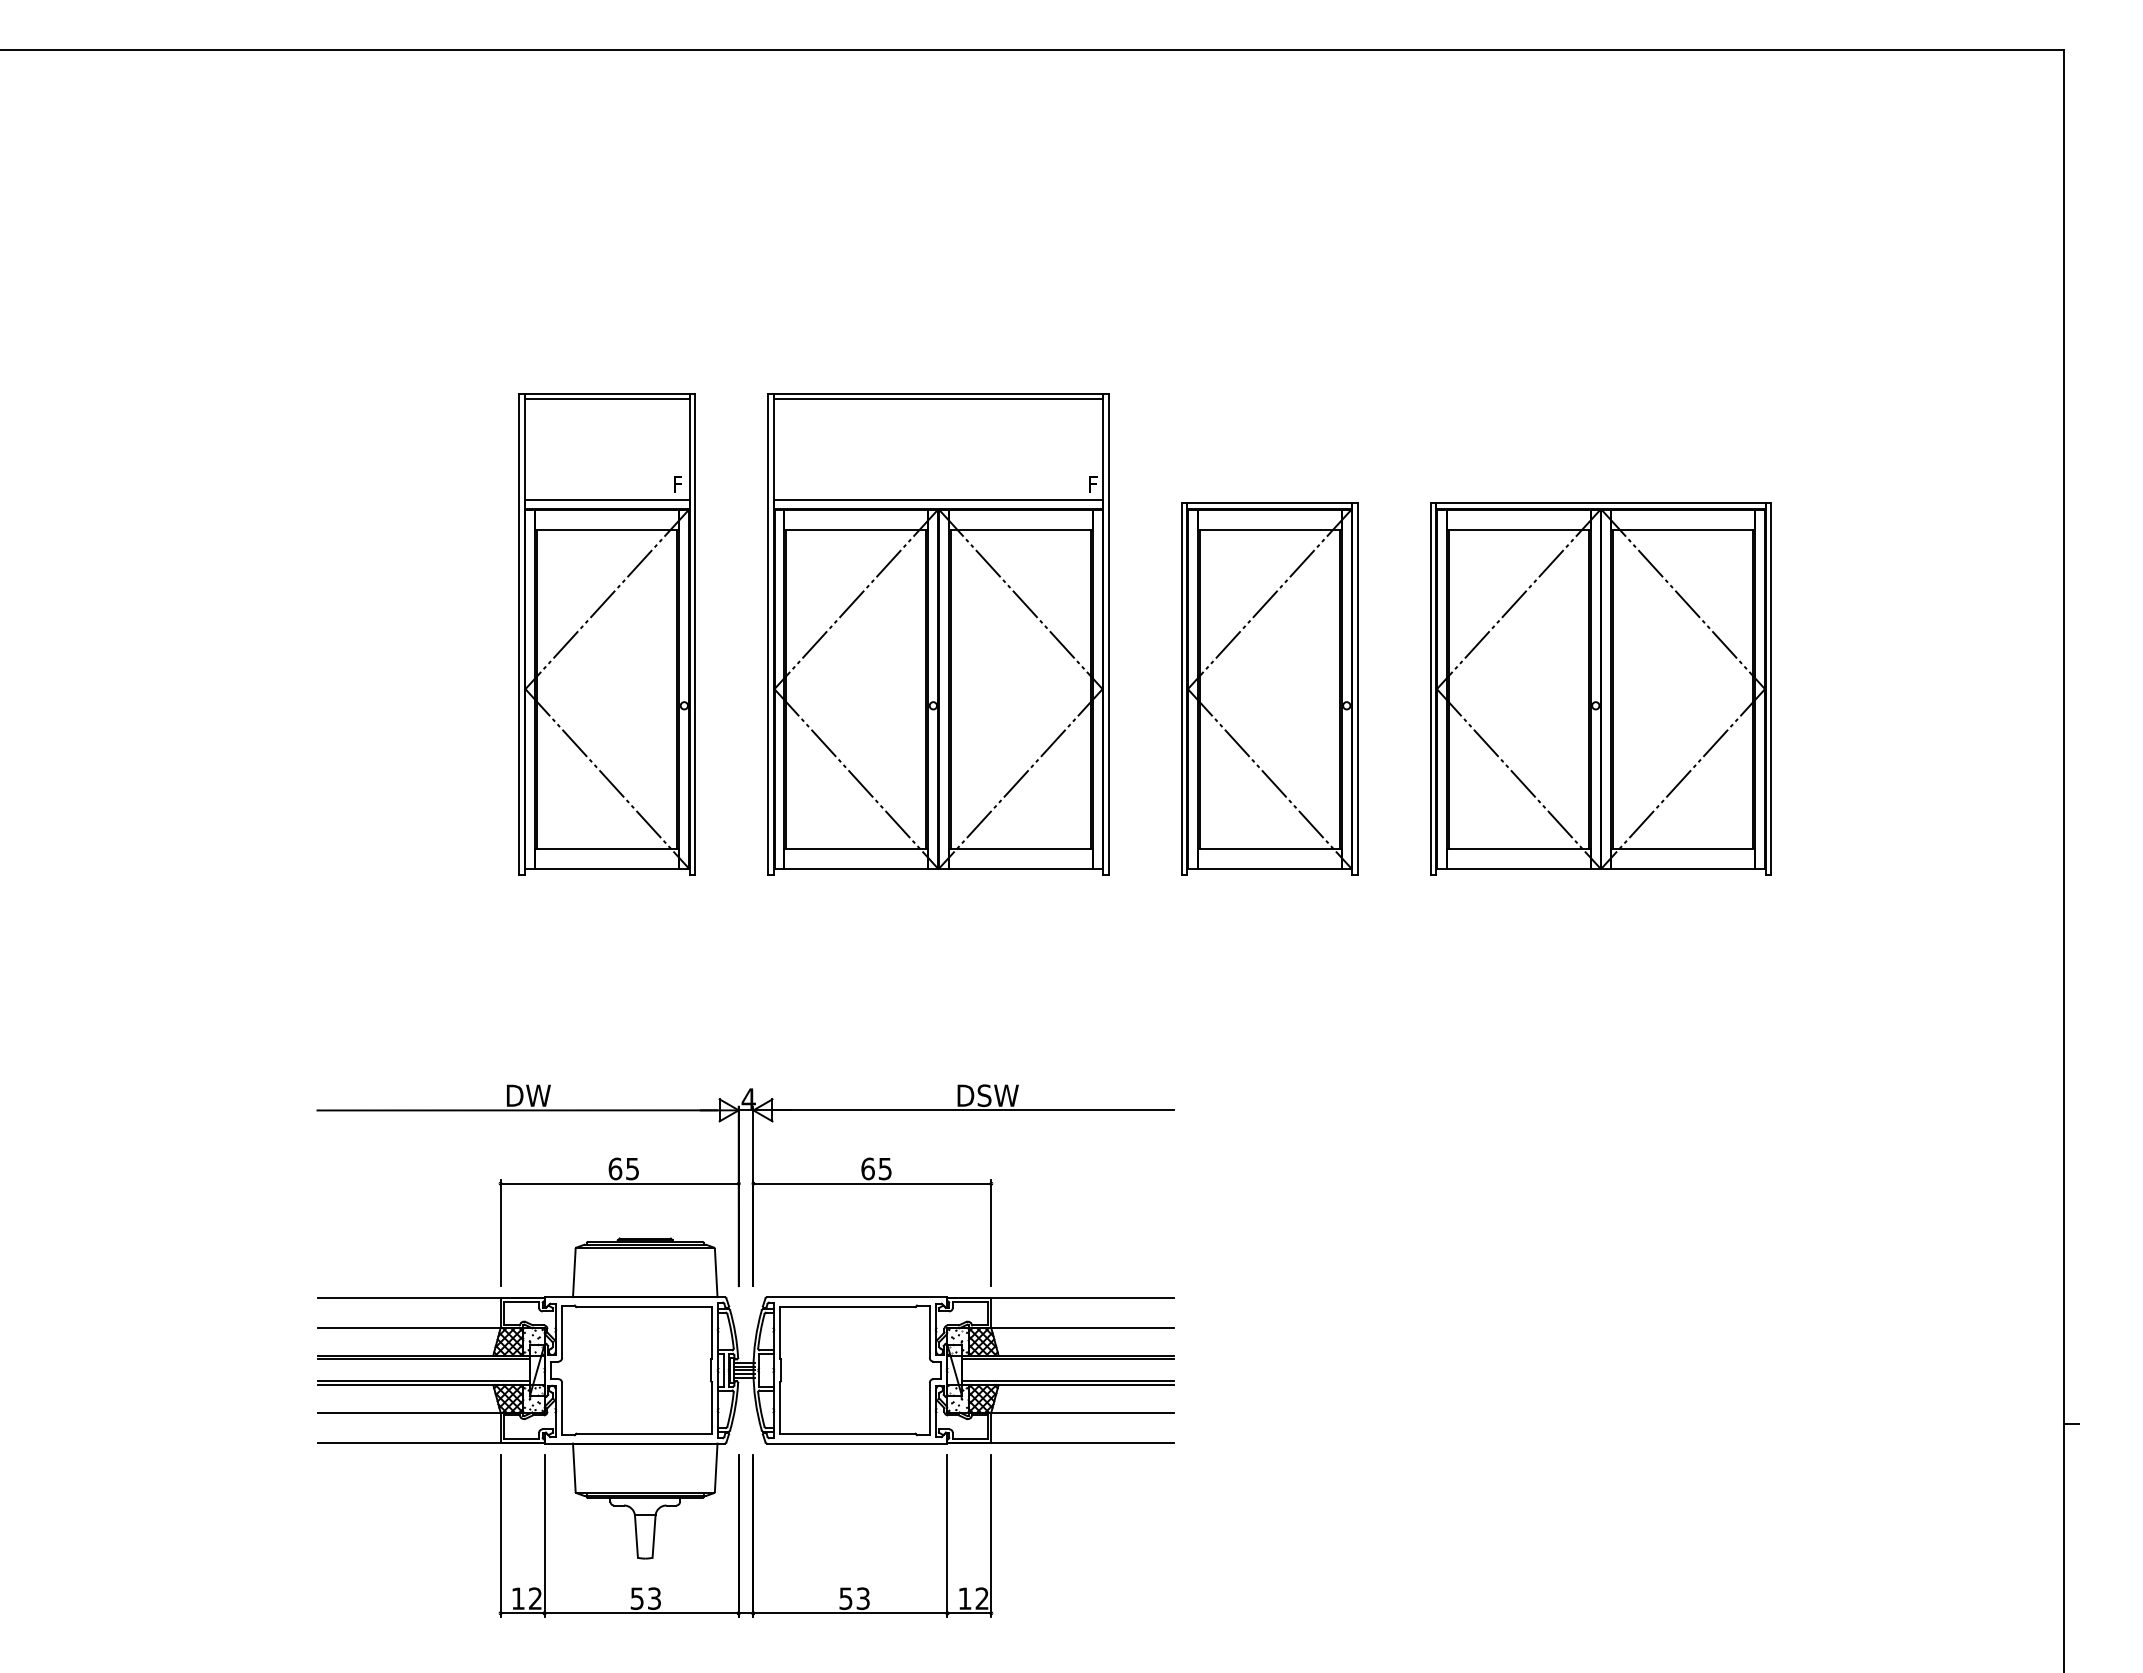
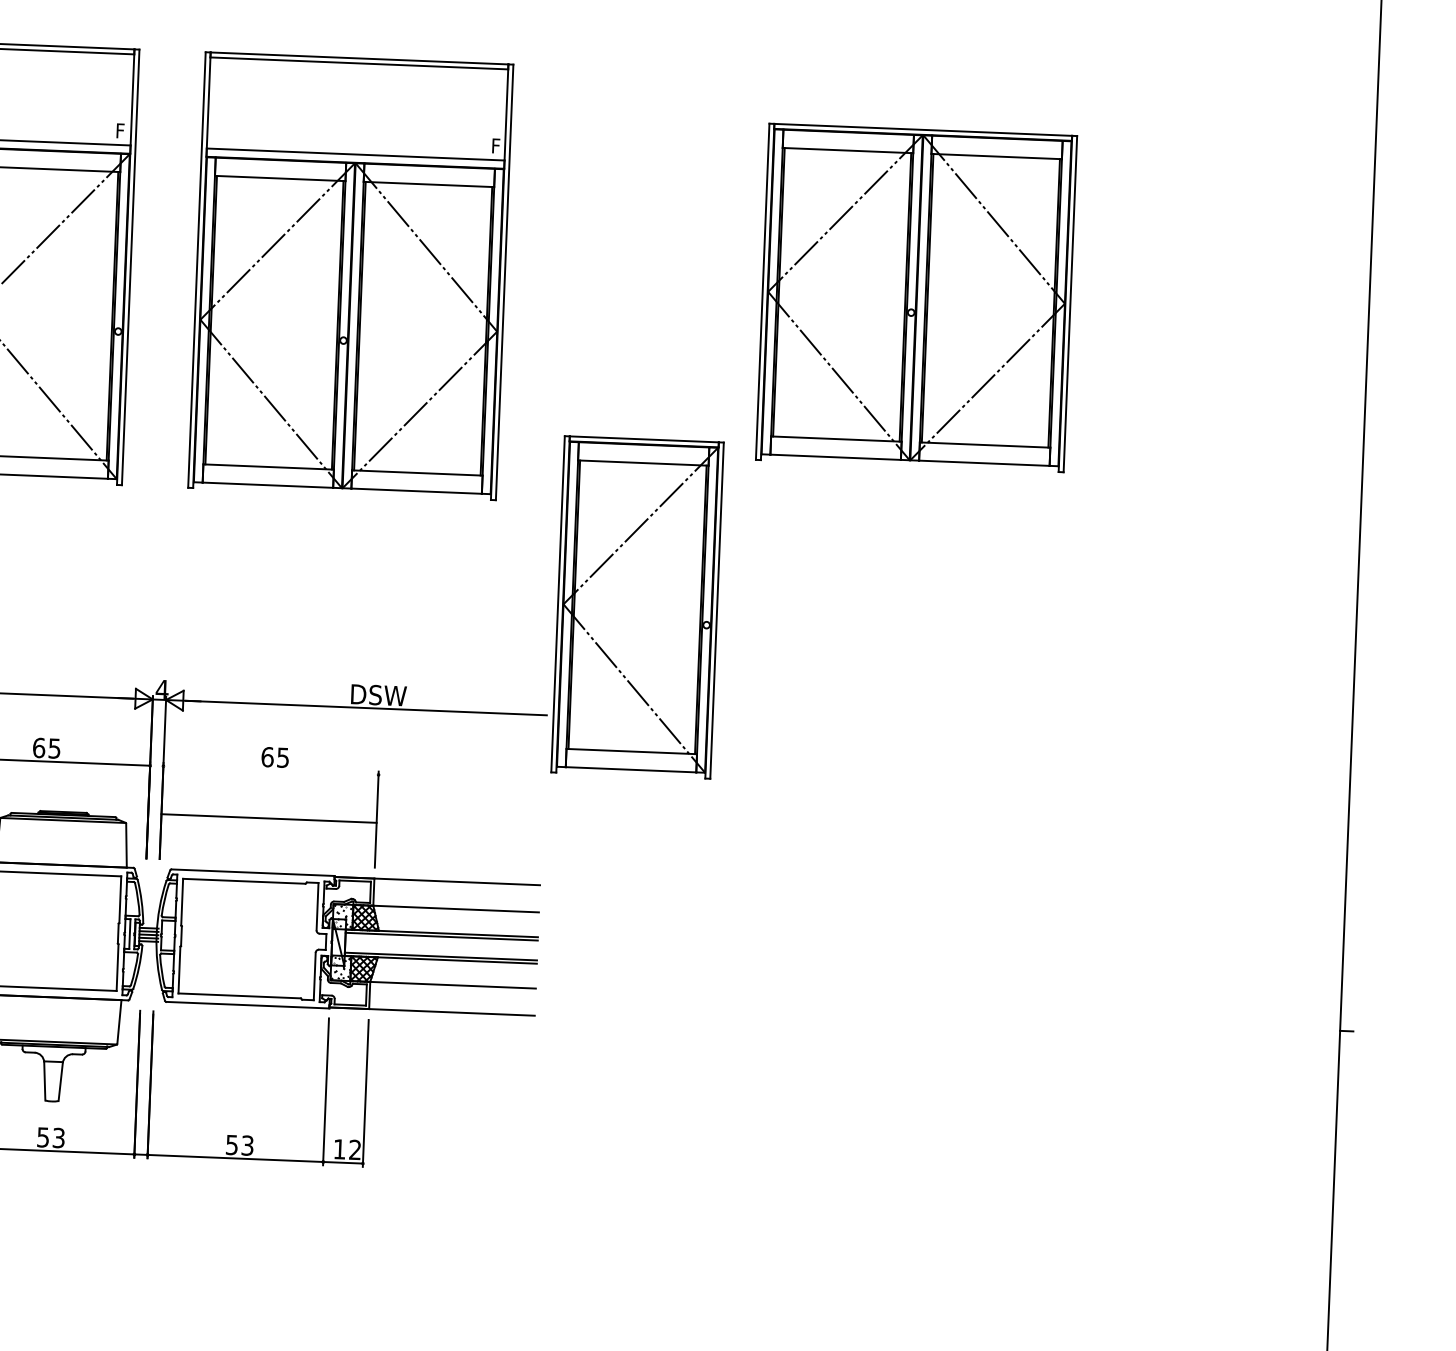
part: (1269, 688) -> (637, 606), moved
part: (1600, 688) -> (916, 297), moved
line: (872, 1183) -> (269, 818), moved

